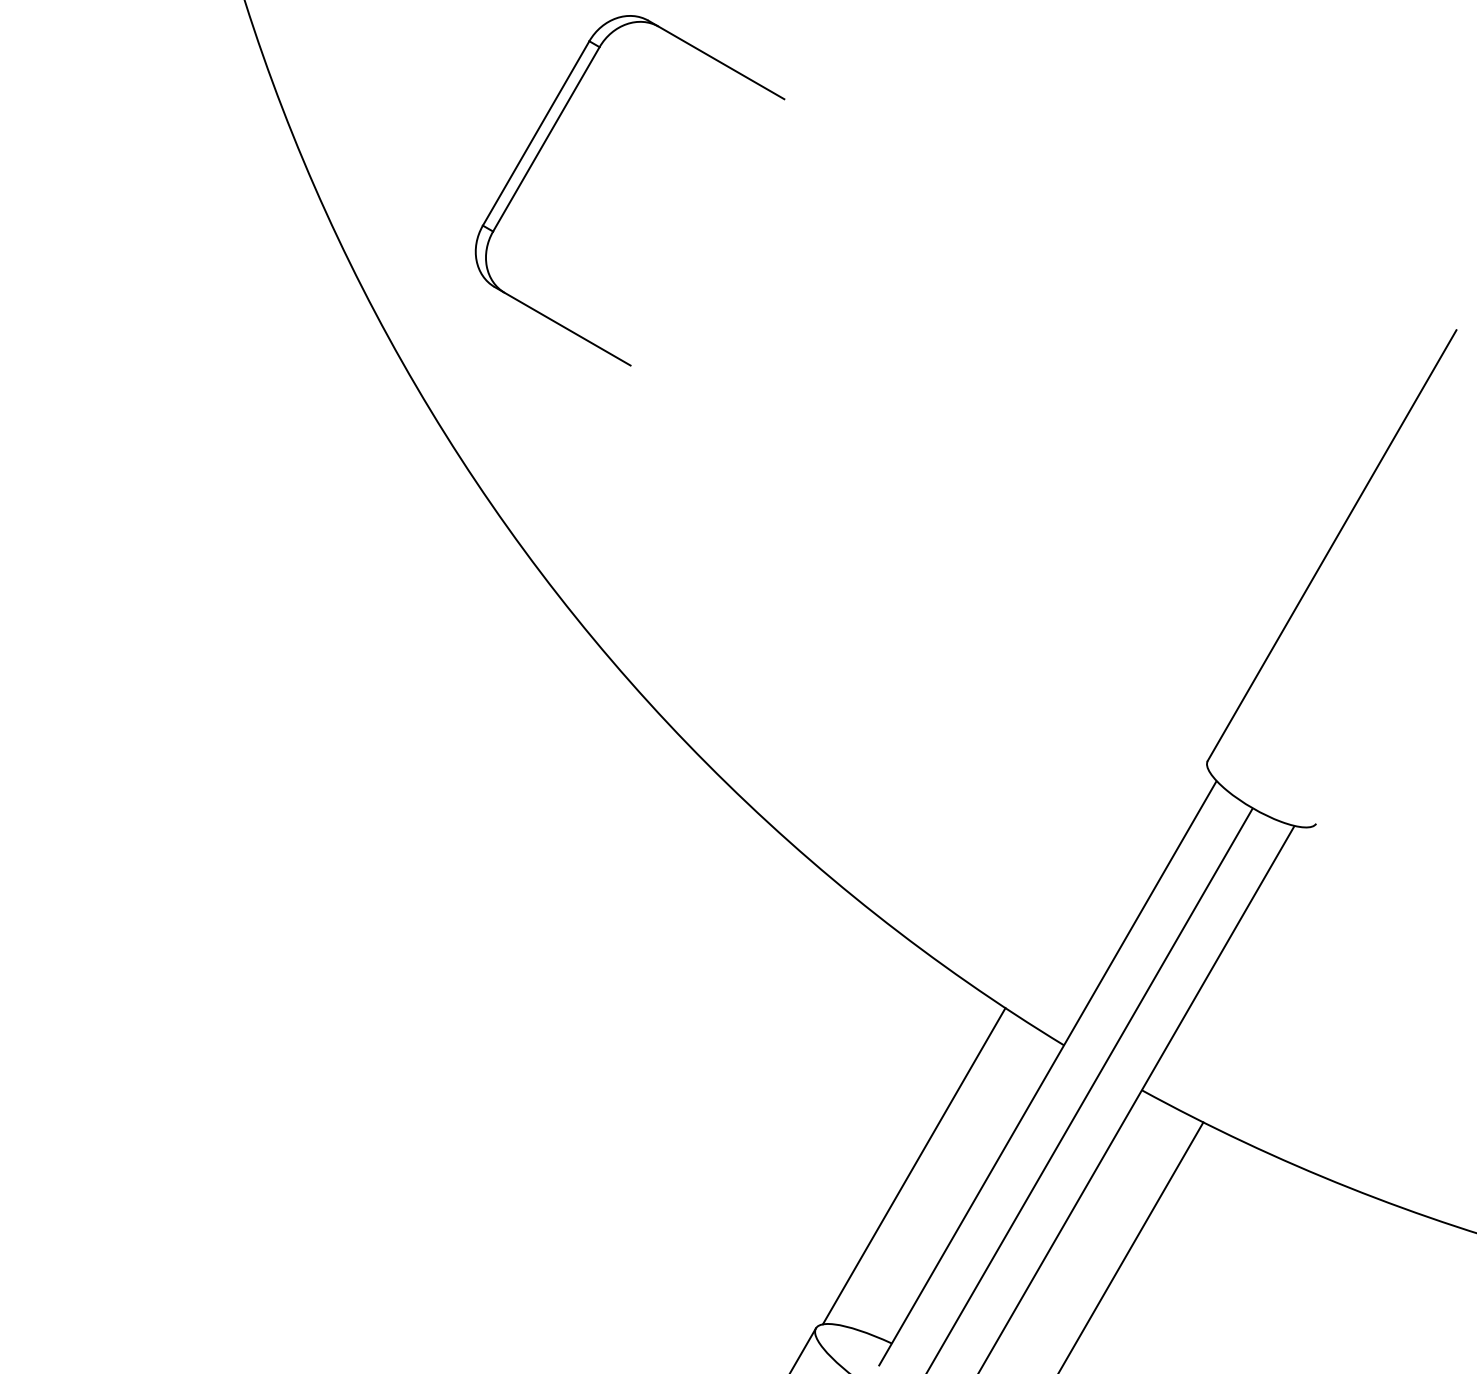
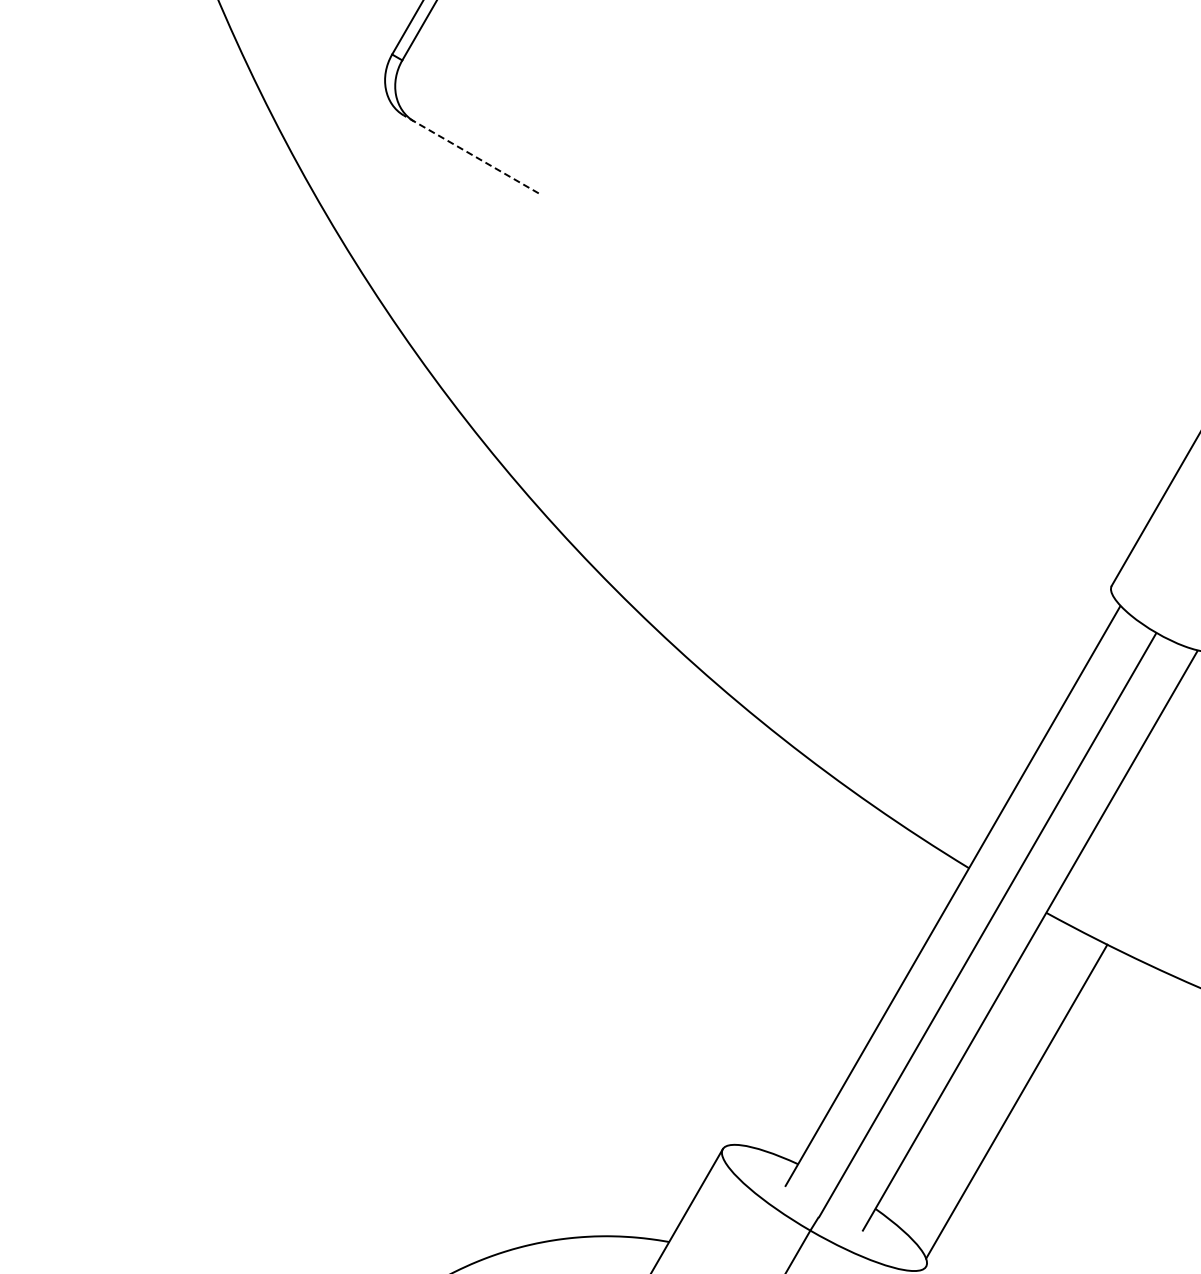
line: (562, 326) -> (471, 154), solid -> dashed
line: (913, 1166) -> (819, 988), removed

